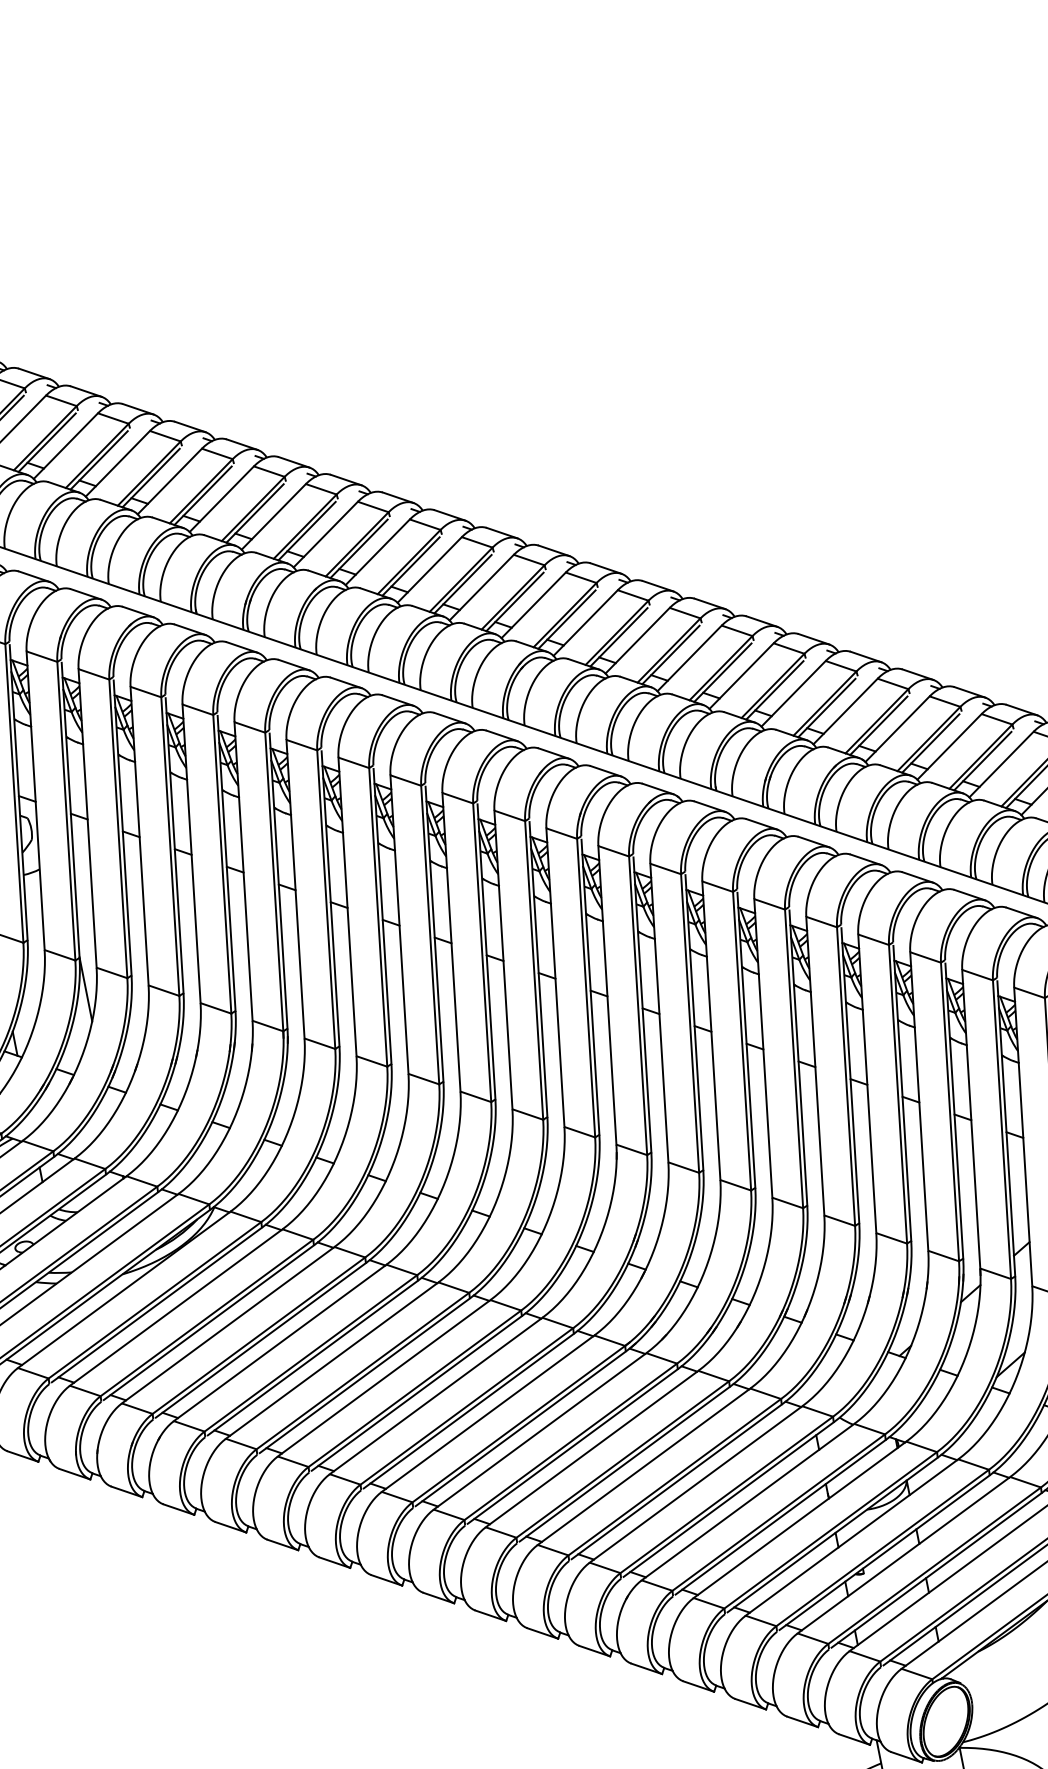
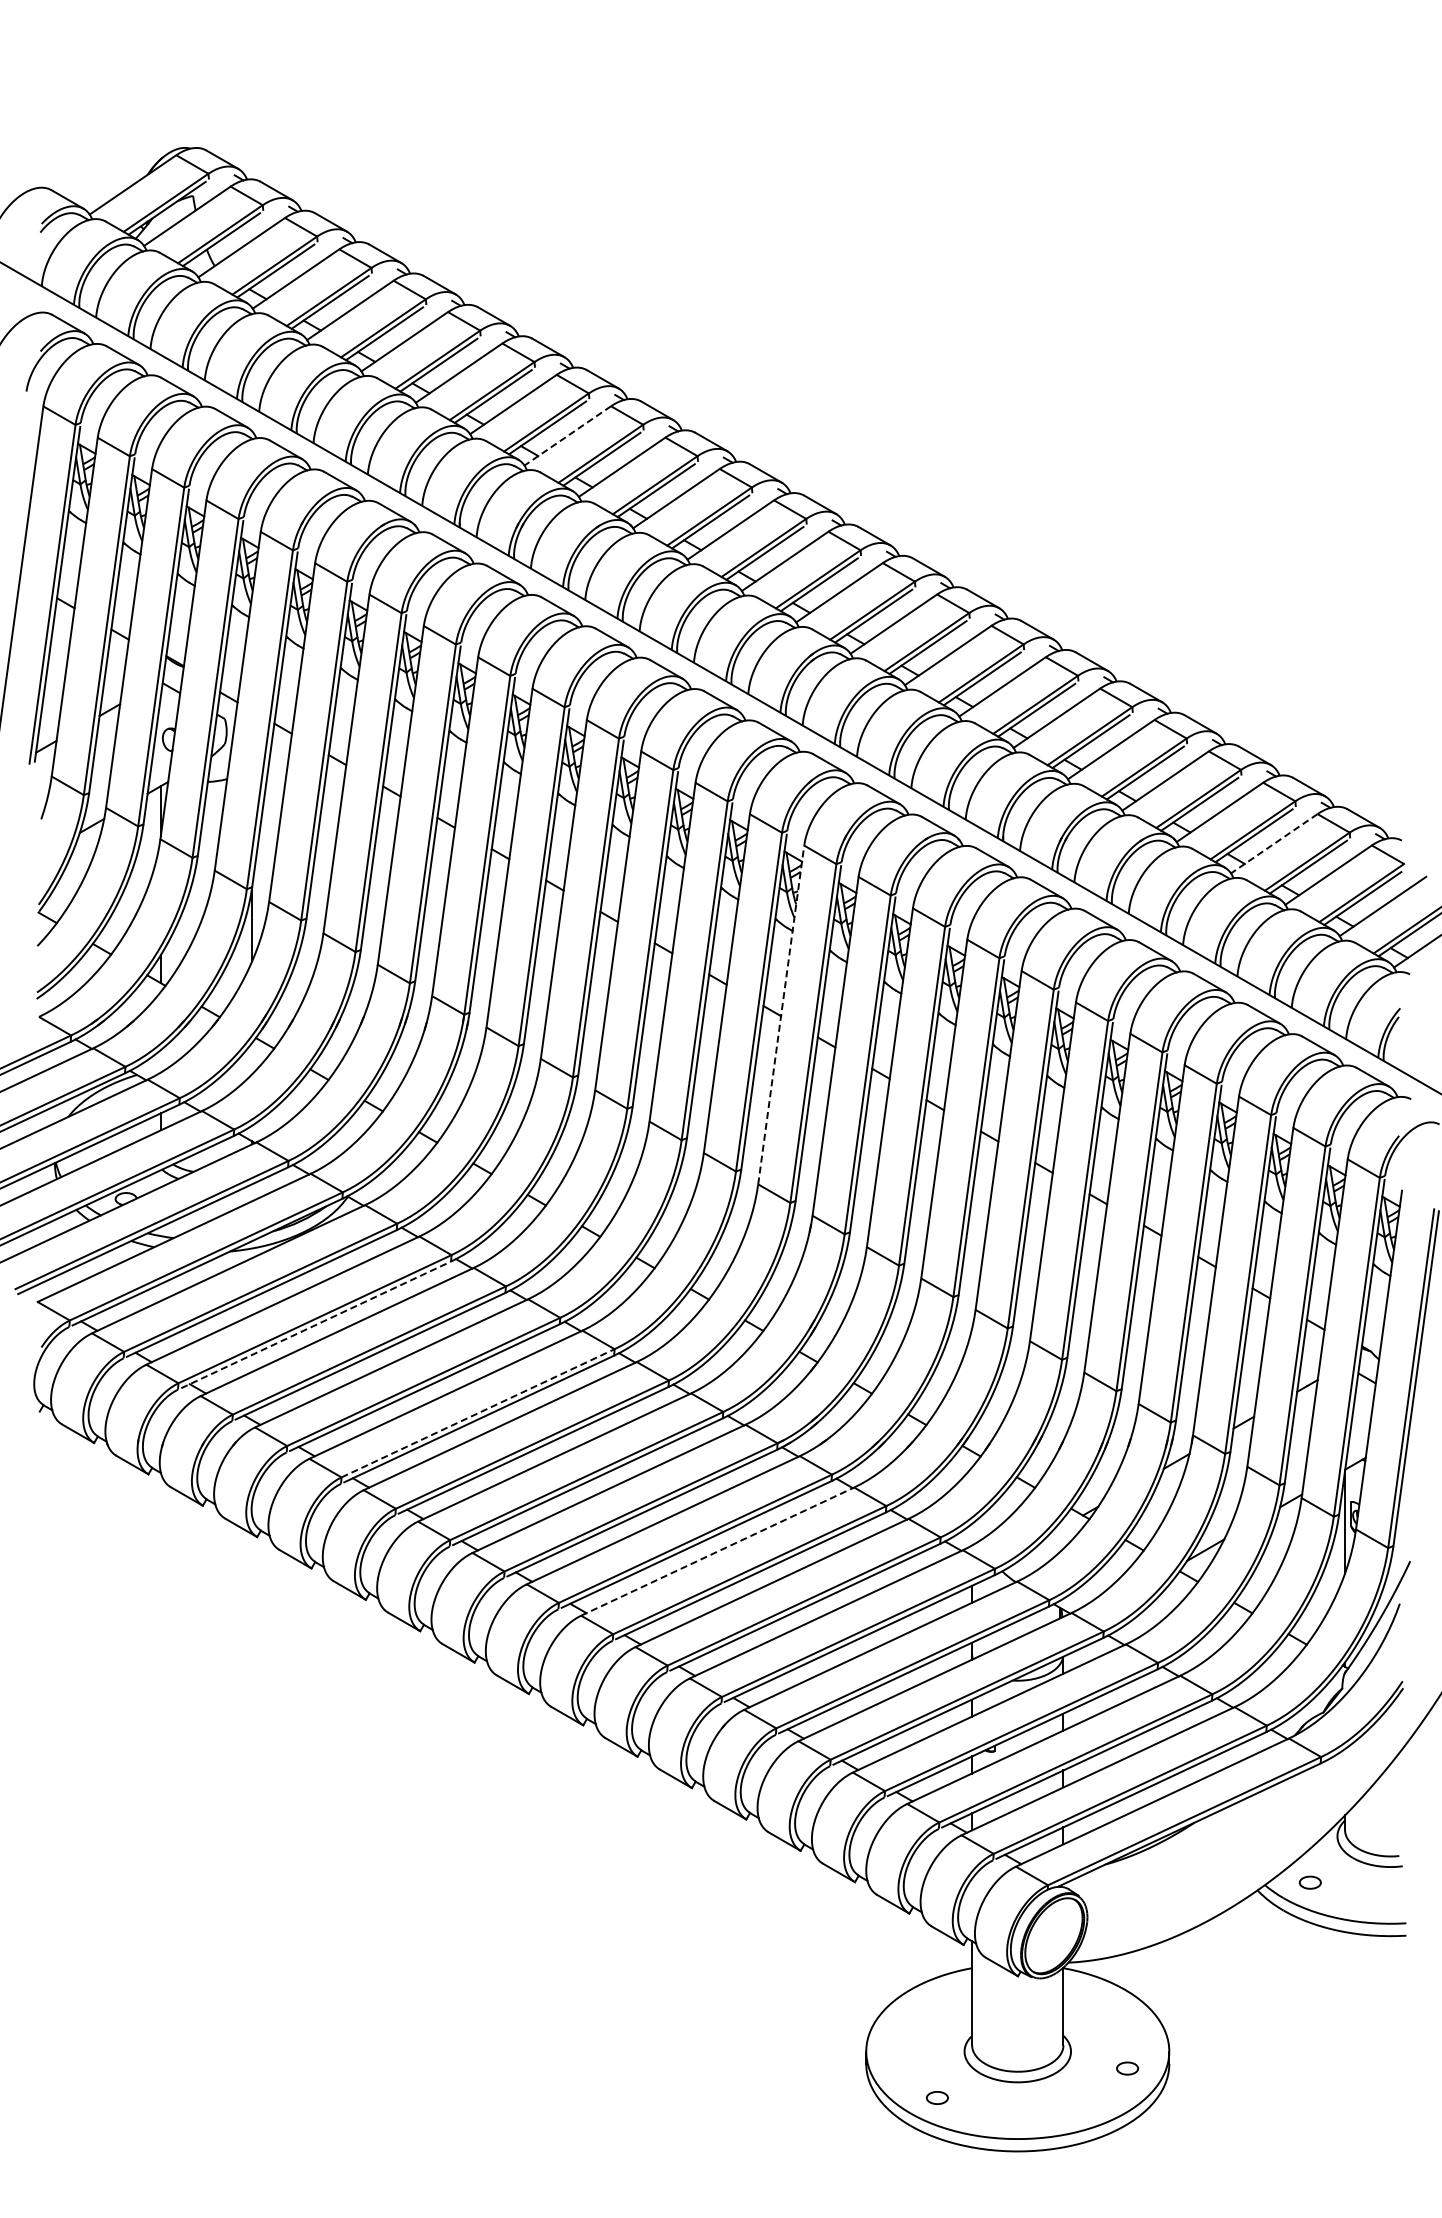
line: (273, 517) -> (567, 436), solid -> dashed
line: (948, 747) -> (1273, 844), solid -> dashed
line: (555, 978) -> (781, 1015), solid -> dashed
line: (209, 1322) -> (316, 1324), solid -> dashed
line: (363, 1371) -> (478, 1413), solid -> dashed
line: (591, 1449) -> (717, 1551), solid -> dashed

